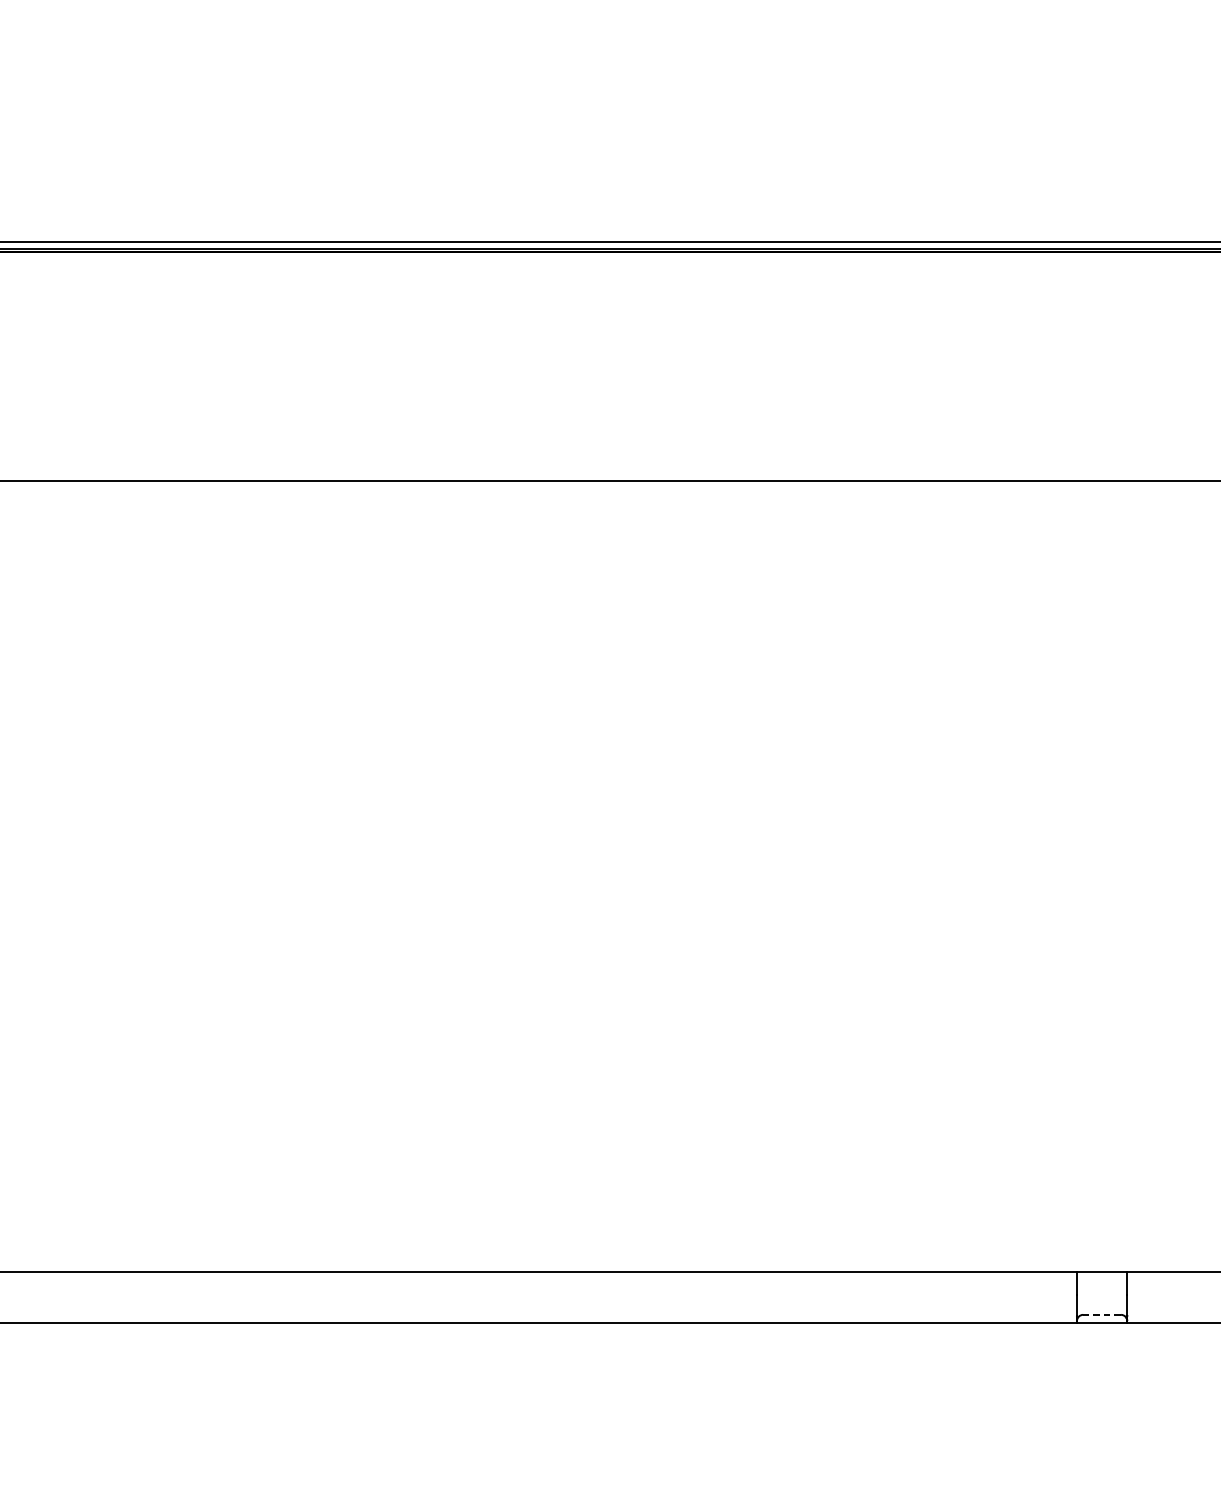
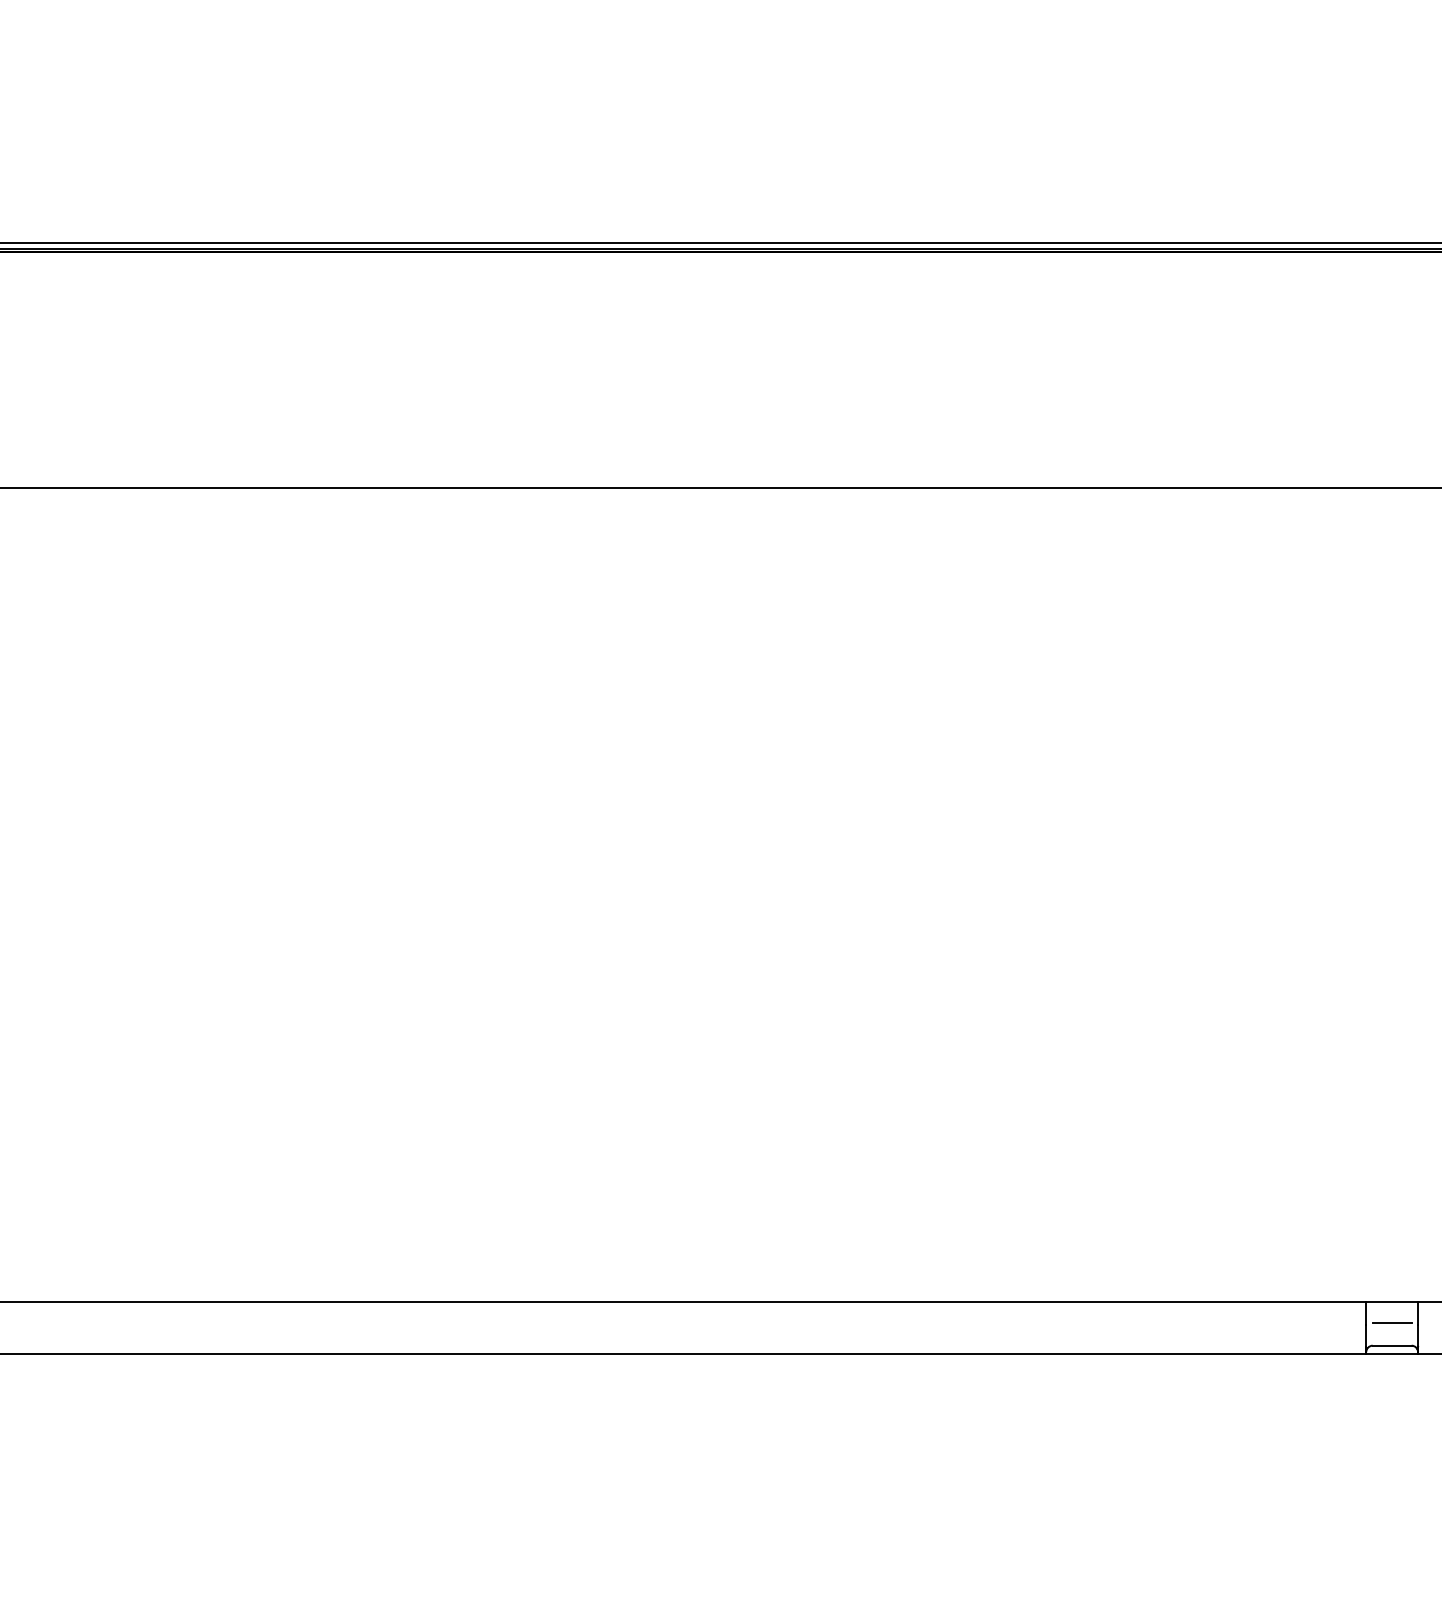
line: (1101, 1293) -> (1391, 1323), added
line: (1101, 1314) -> (1391, 1345), dashed -> solid

